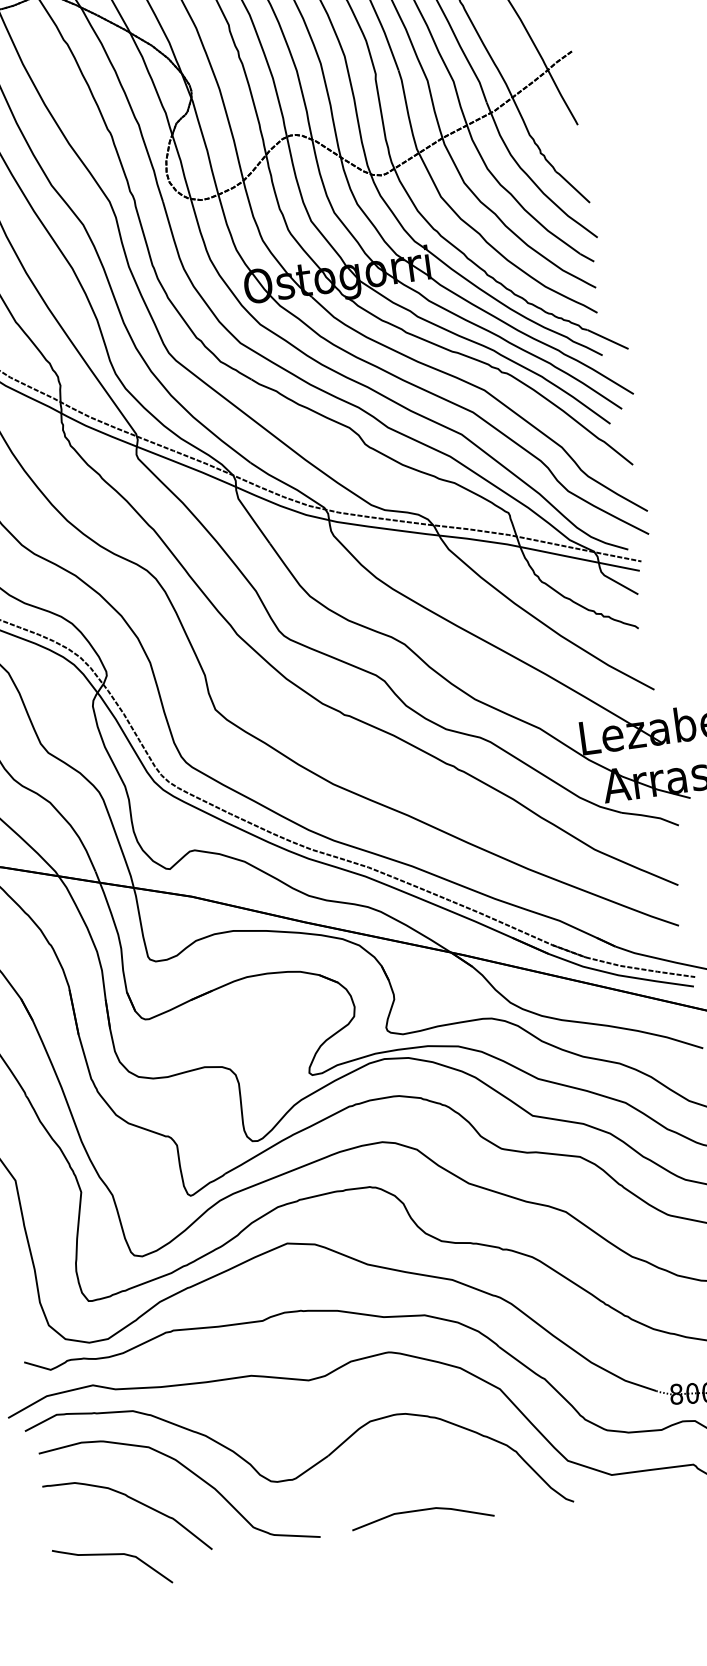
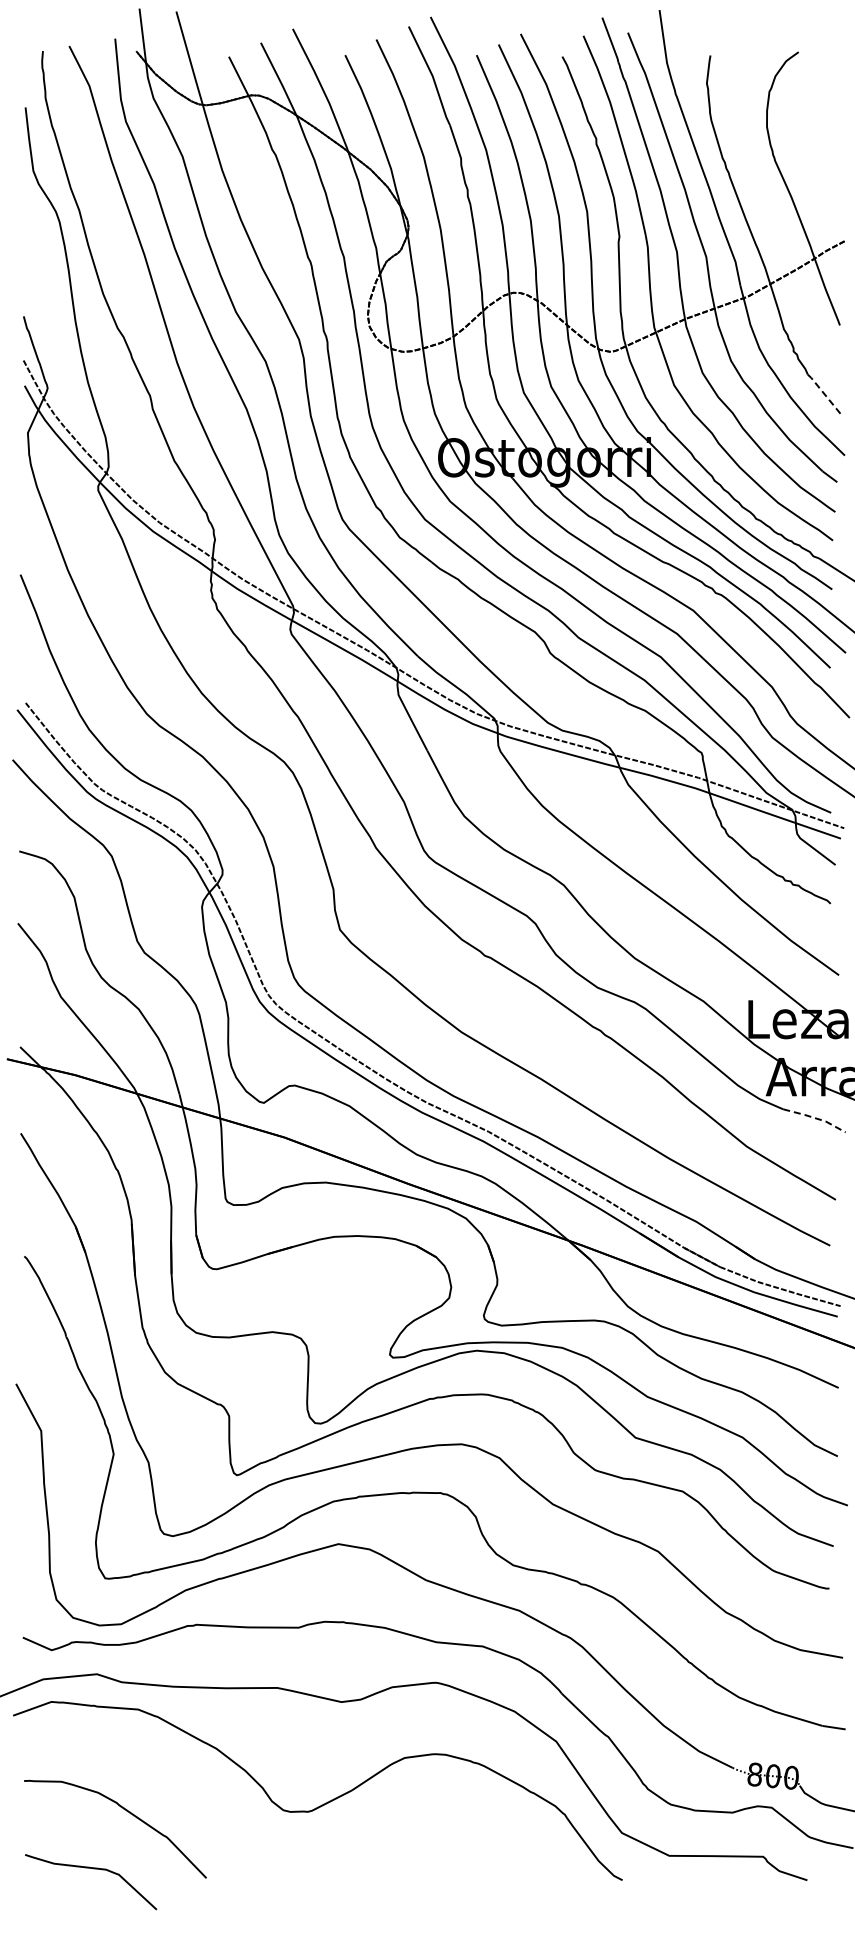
line: (572, 186) -> (824, 394), solid -> dashed
line: (651, 817) -> (815, 1118), solid -> dashed
curve: (193, 1473) -> (196, 1789), removed
line: (421, 1510) -> (448, 1866), removed

